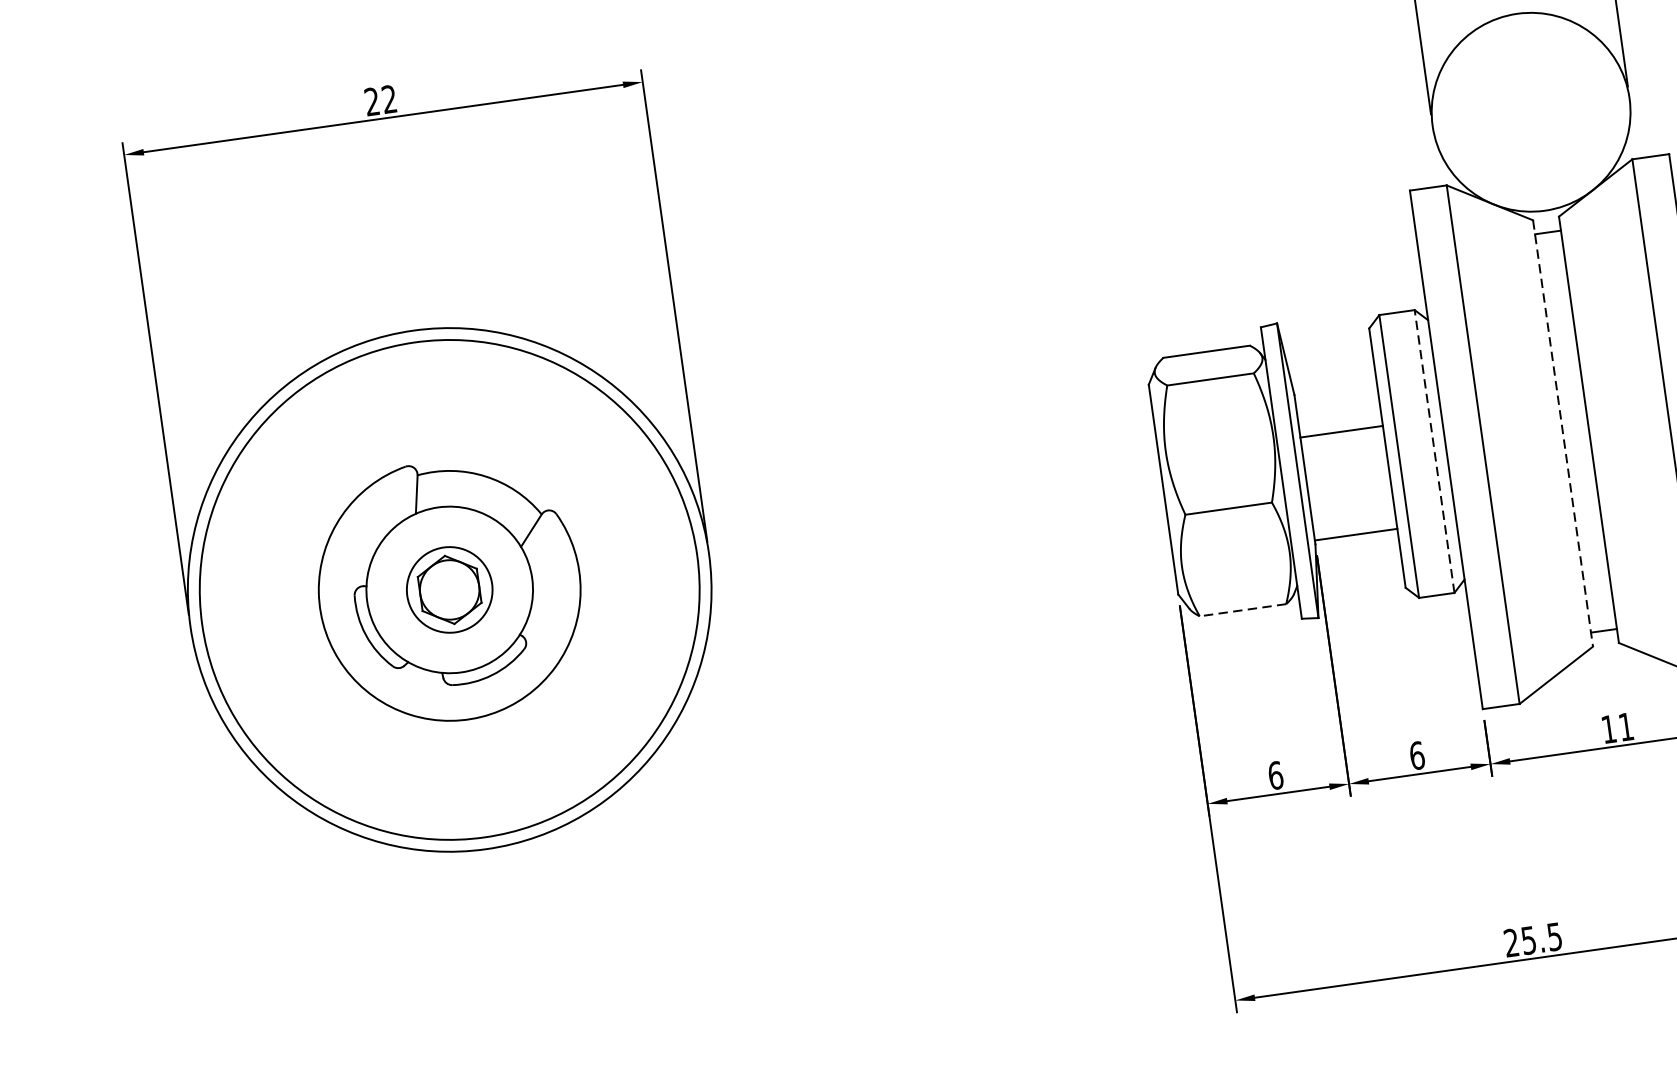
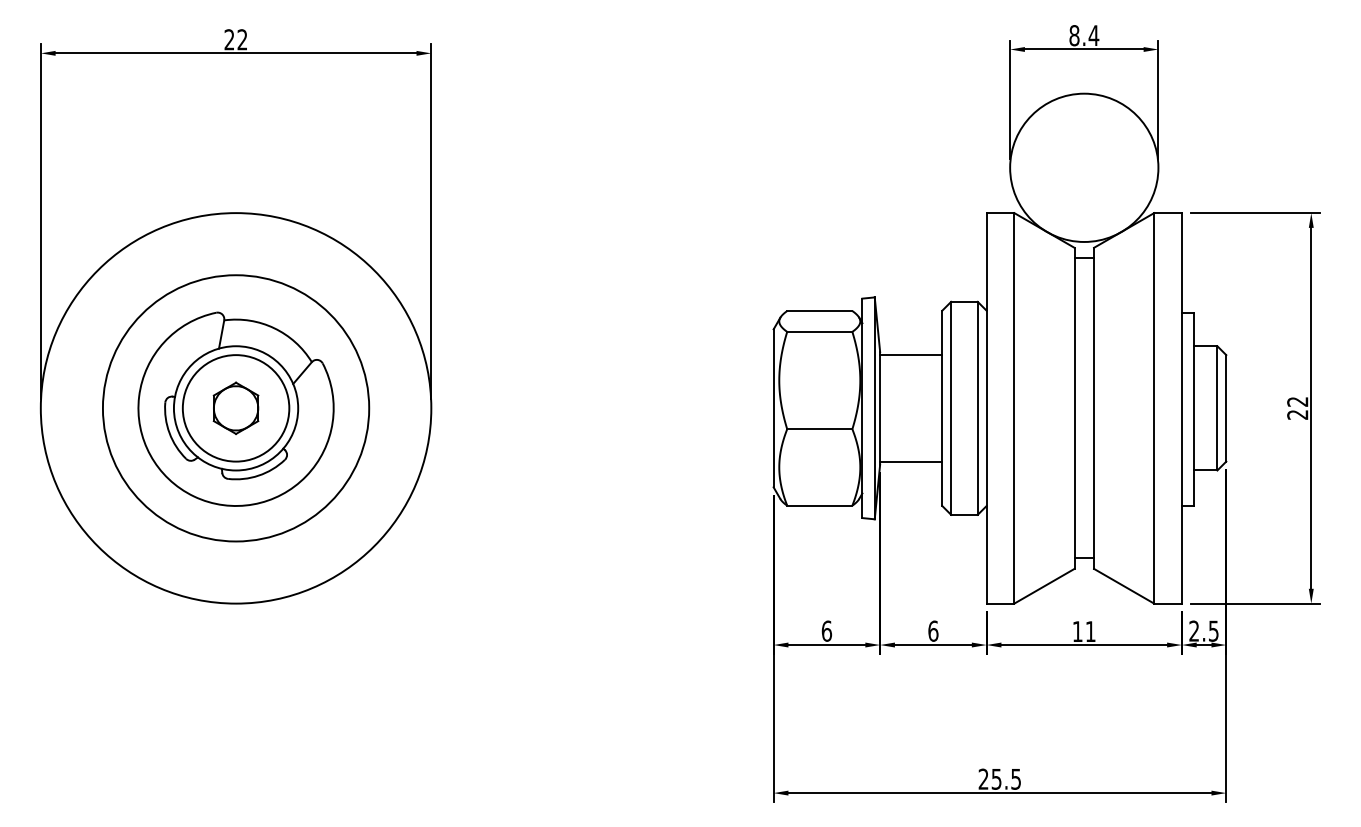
line: (1342, 432) -> (911, 355), moved
line: (1563, 433) -> (1074, 408), dashed -> solid
line: (1434, 451) -> (977, 408), dashed -> solid
circle: (448, 590) -> (235, 408), size x0.71
circle: (448, 590) -> (235, 408), size x1.67
line: (1242, 610) -> (819, 505), dashed -> solid

